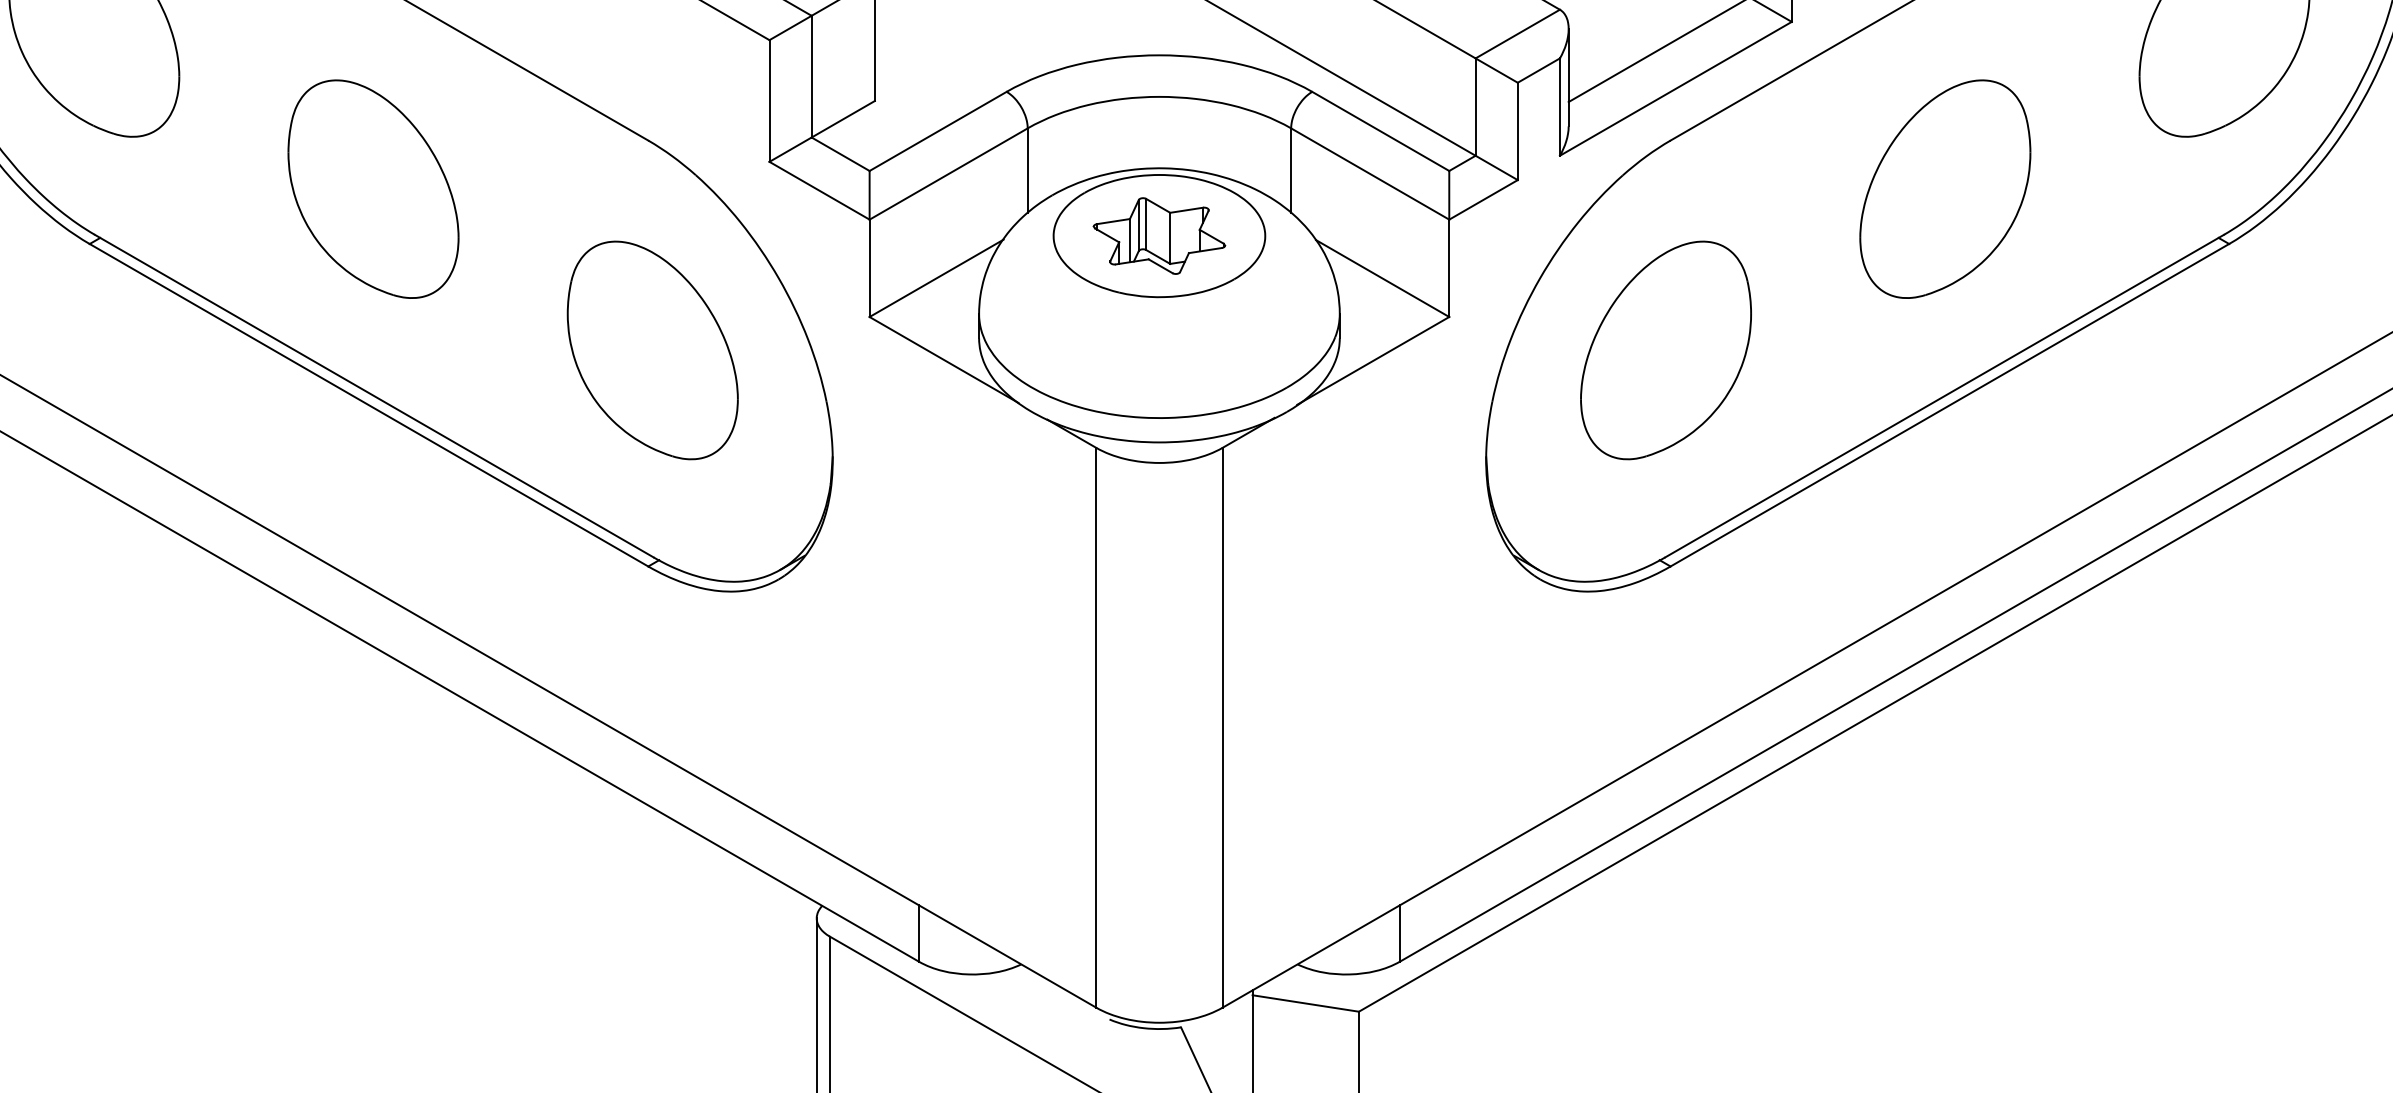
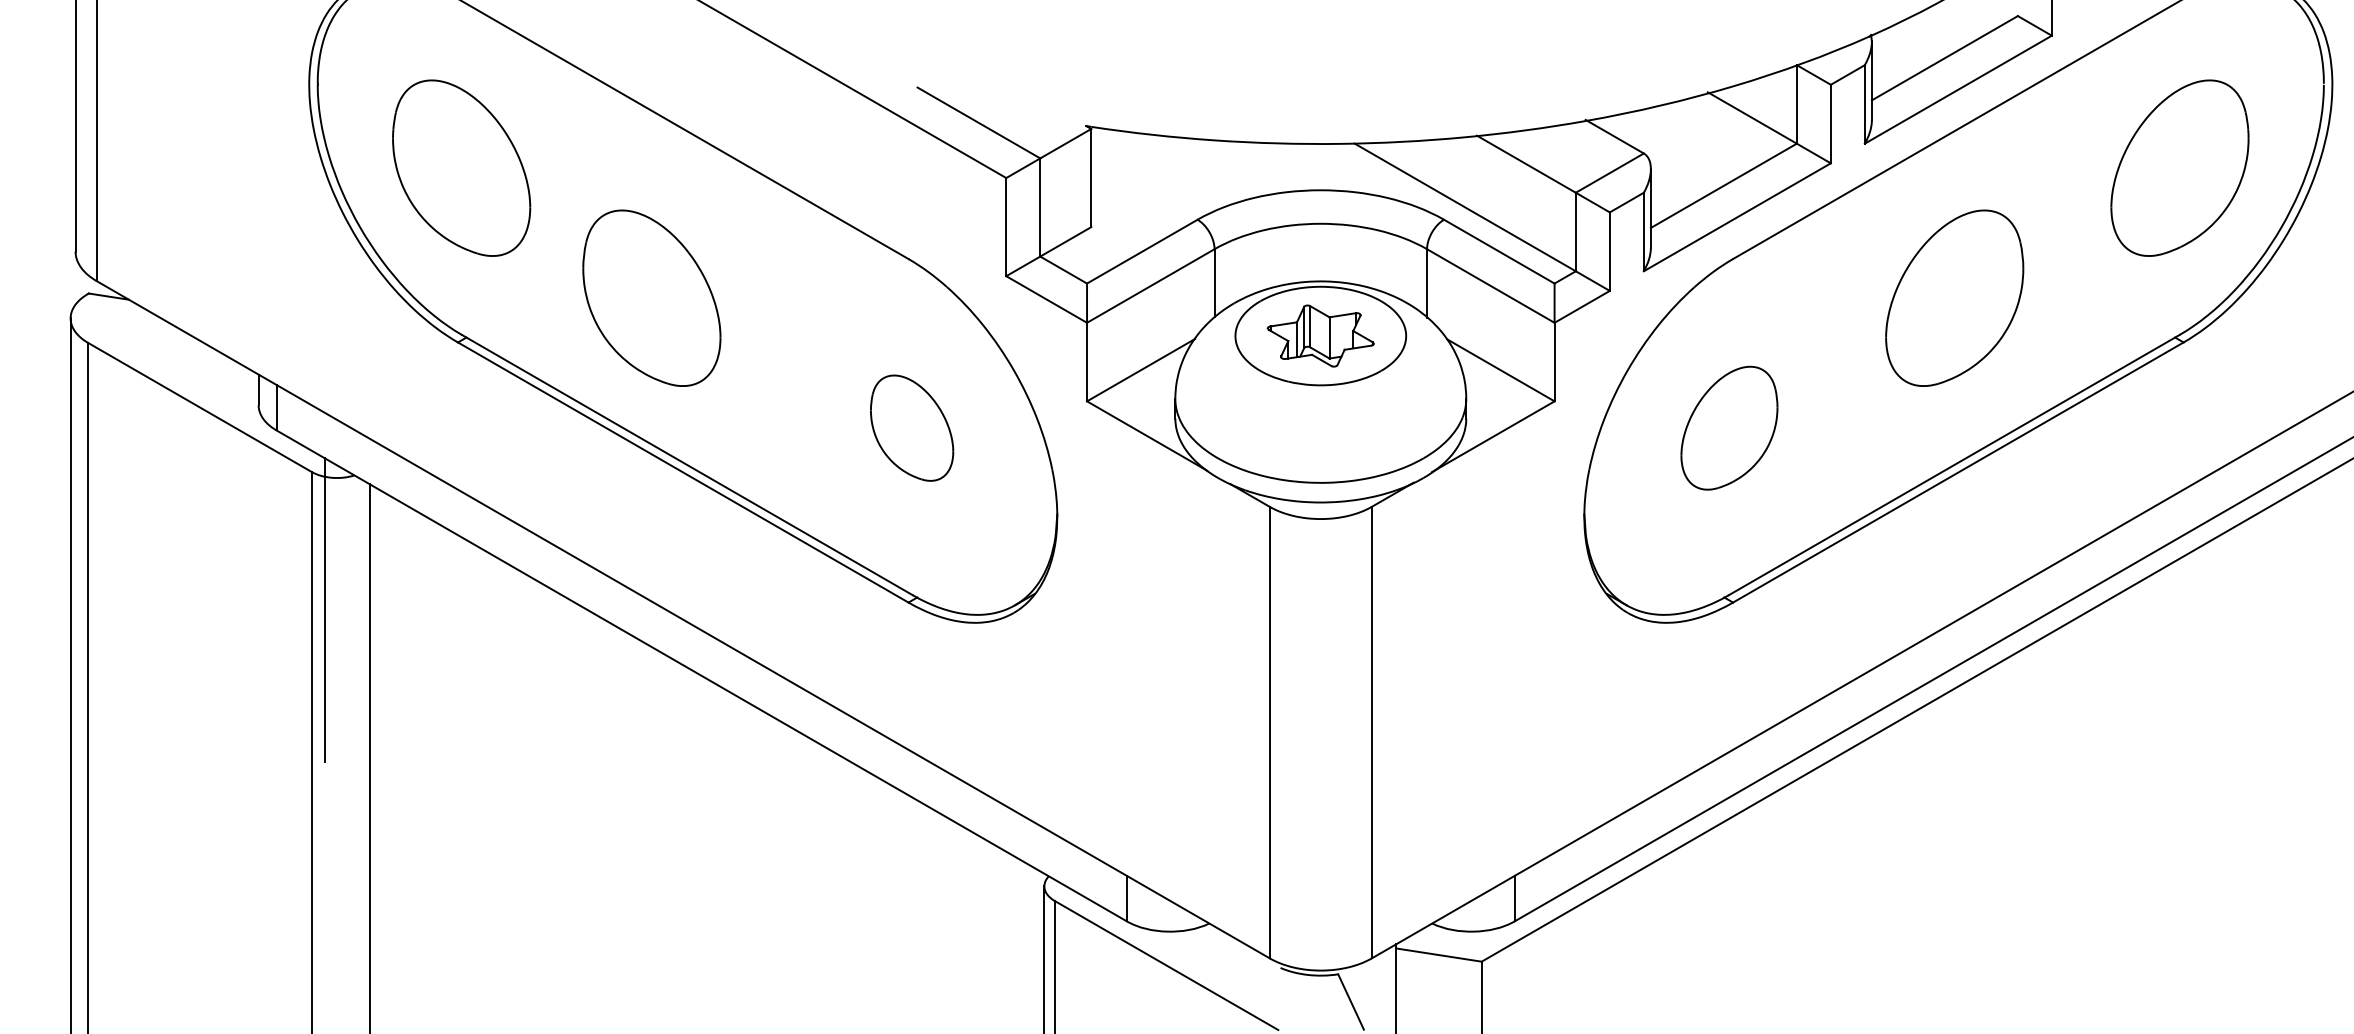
part: (373, 188) -> (651, 297), moved
part: (651, 349) -> (911, 427), size x0.6
part: (1666, 349) -> (1729, 427), size x0.7

